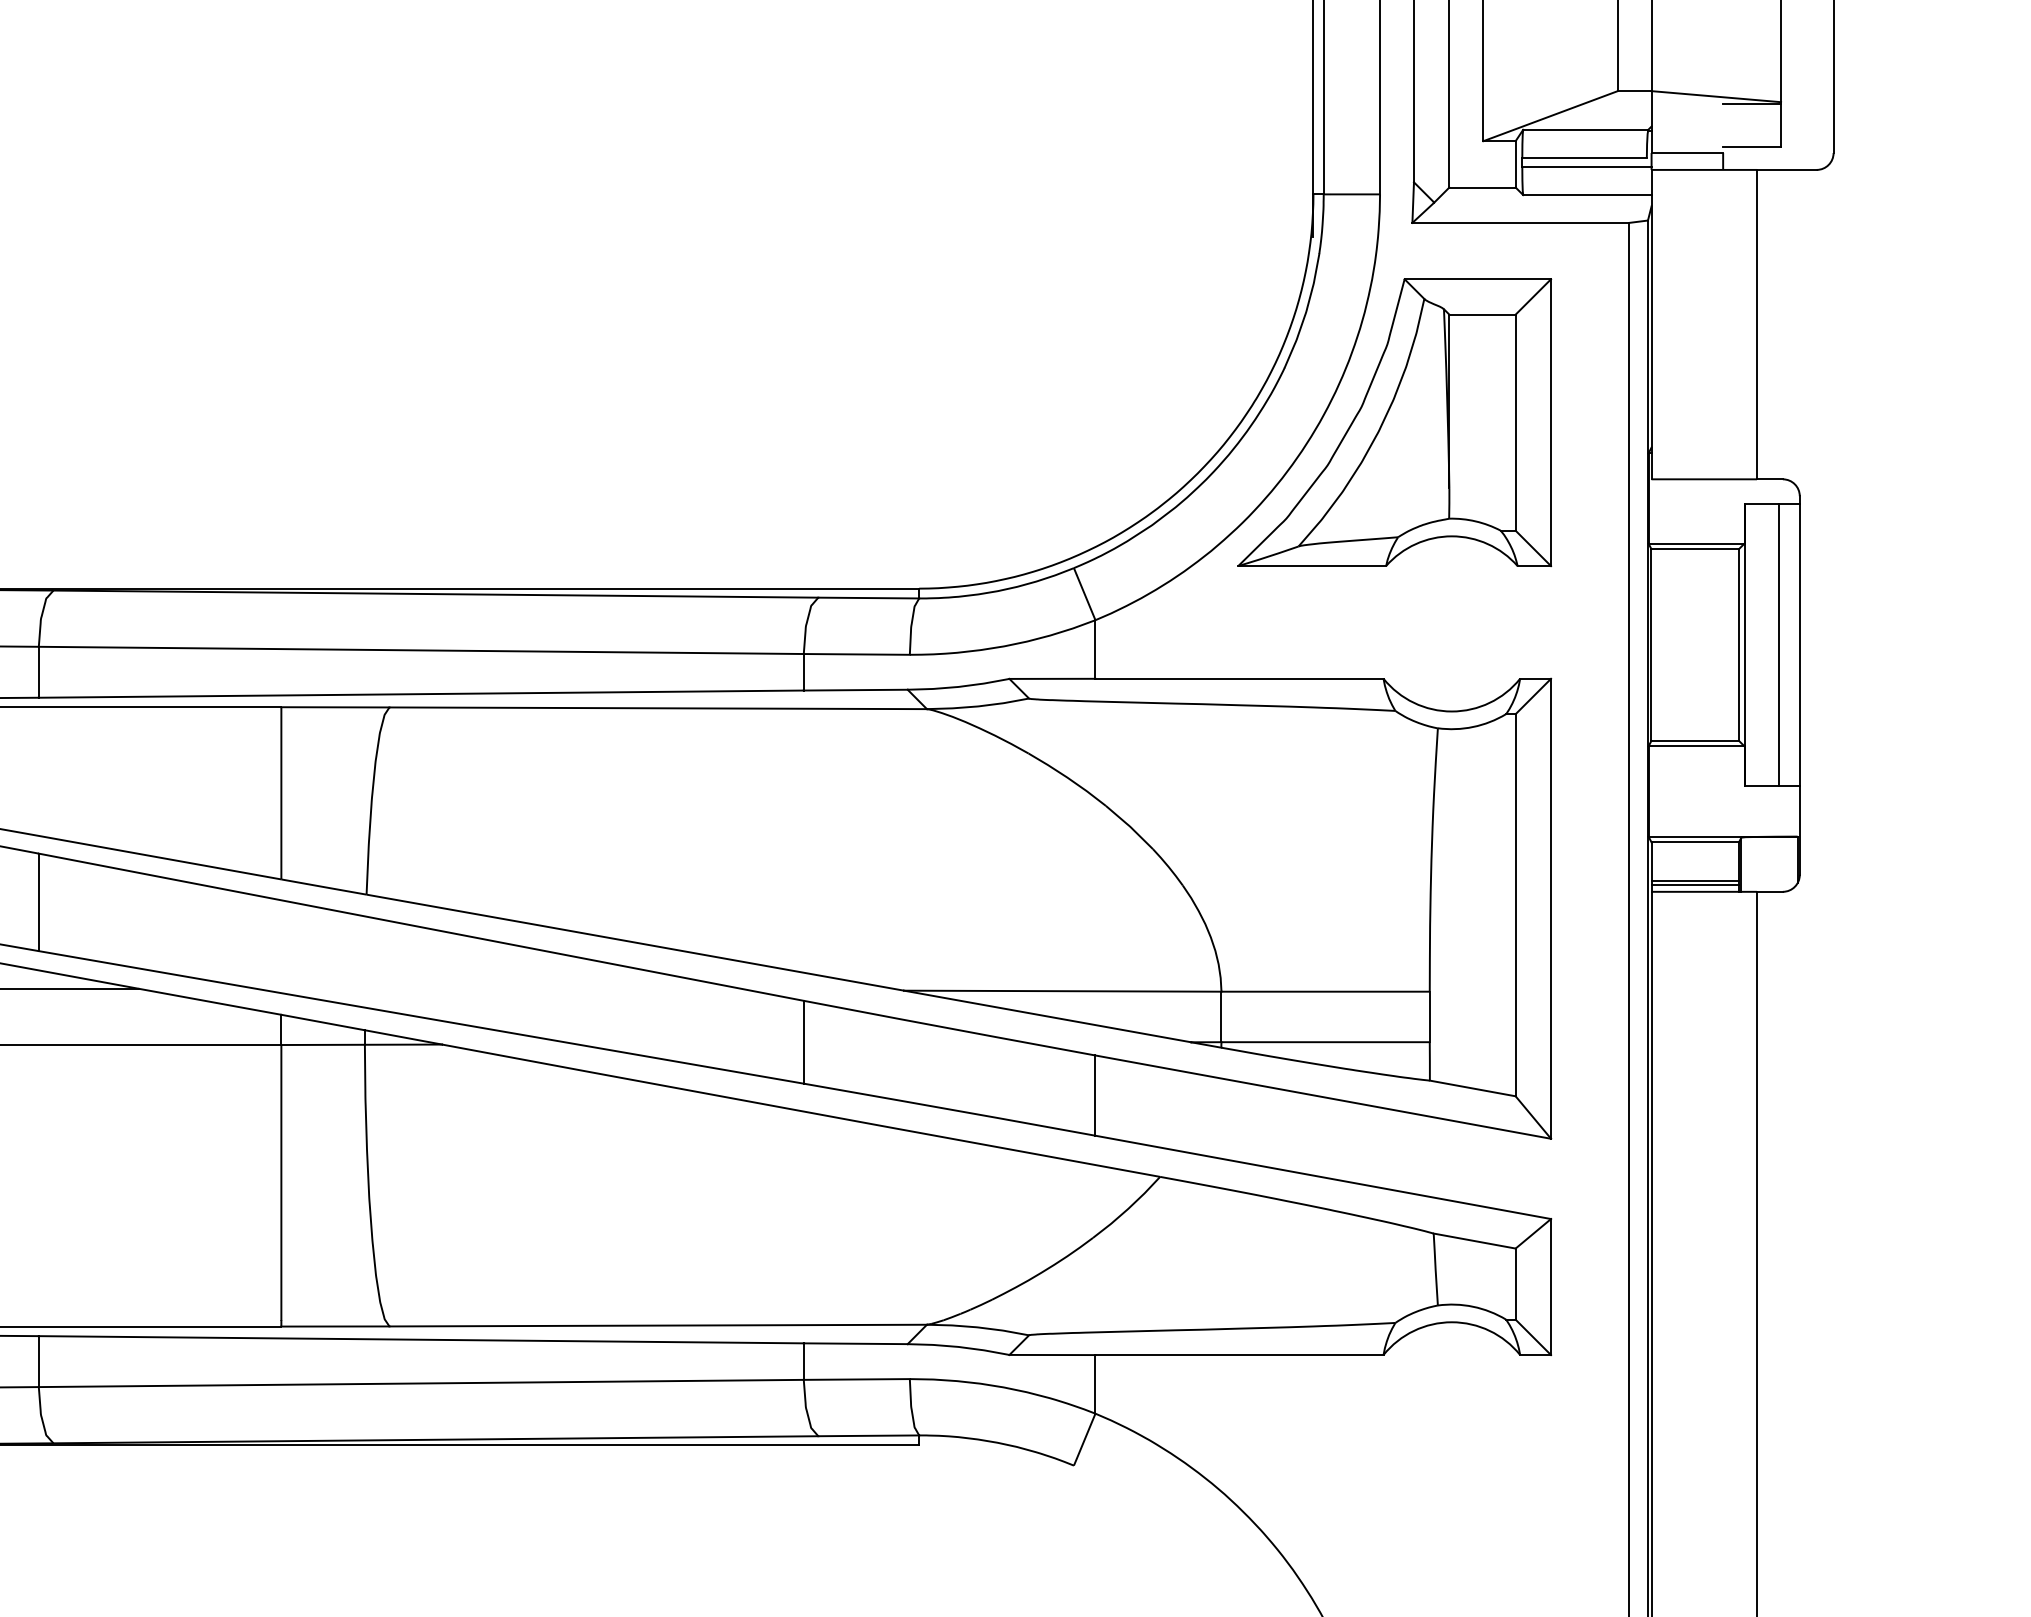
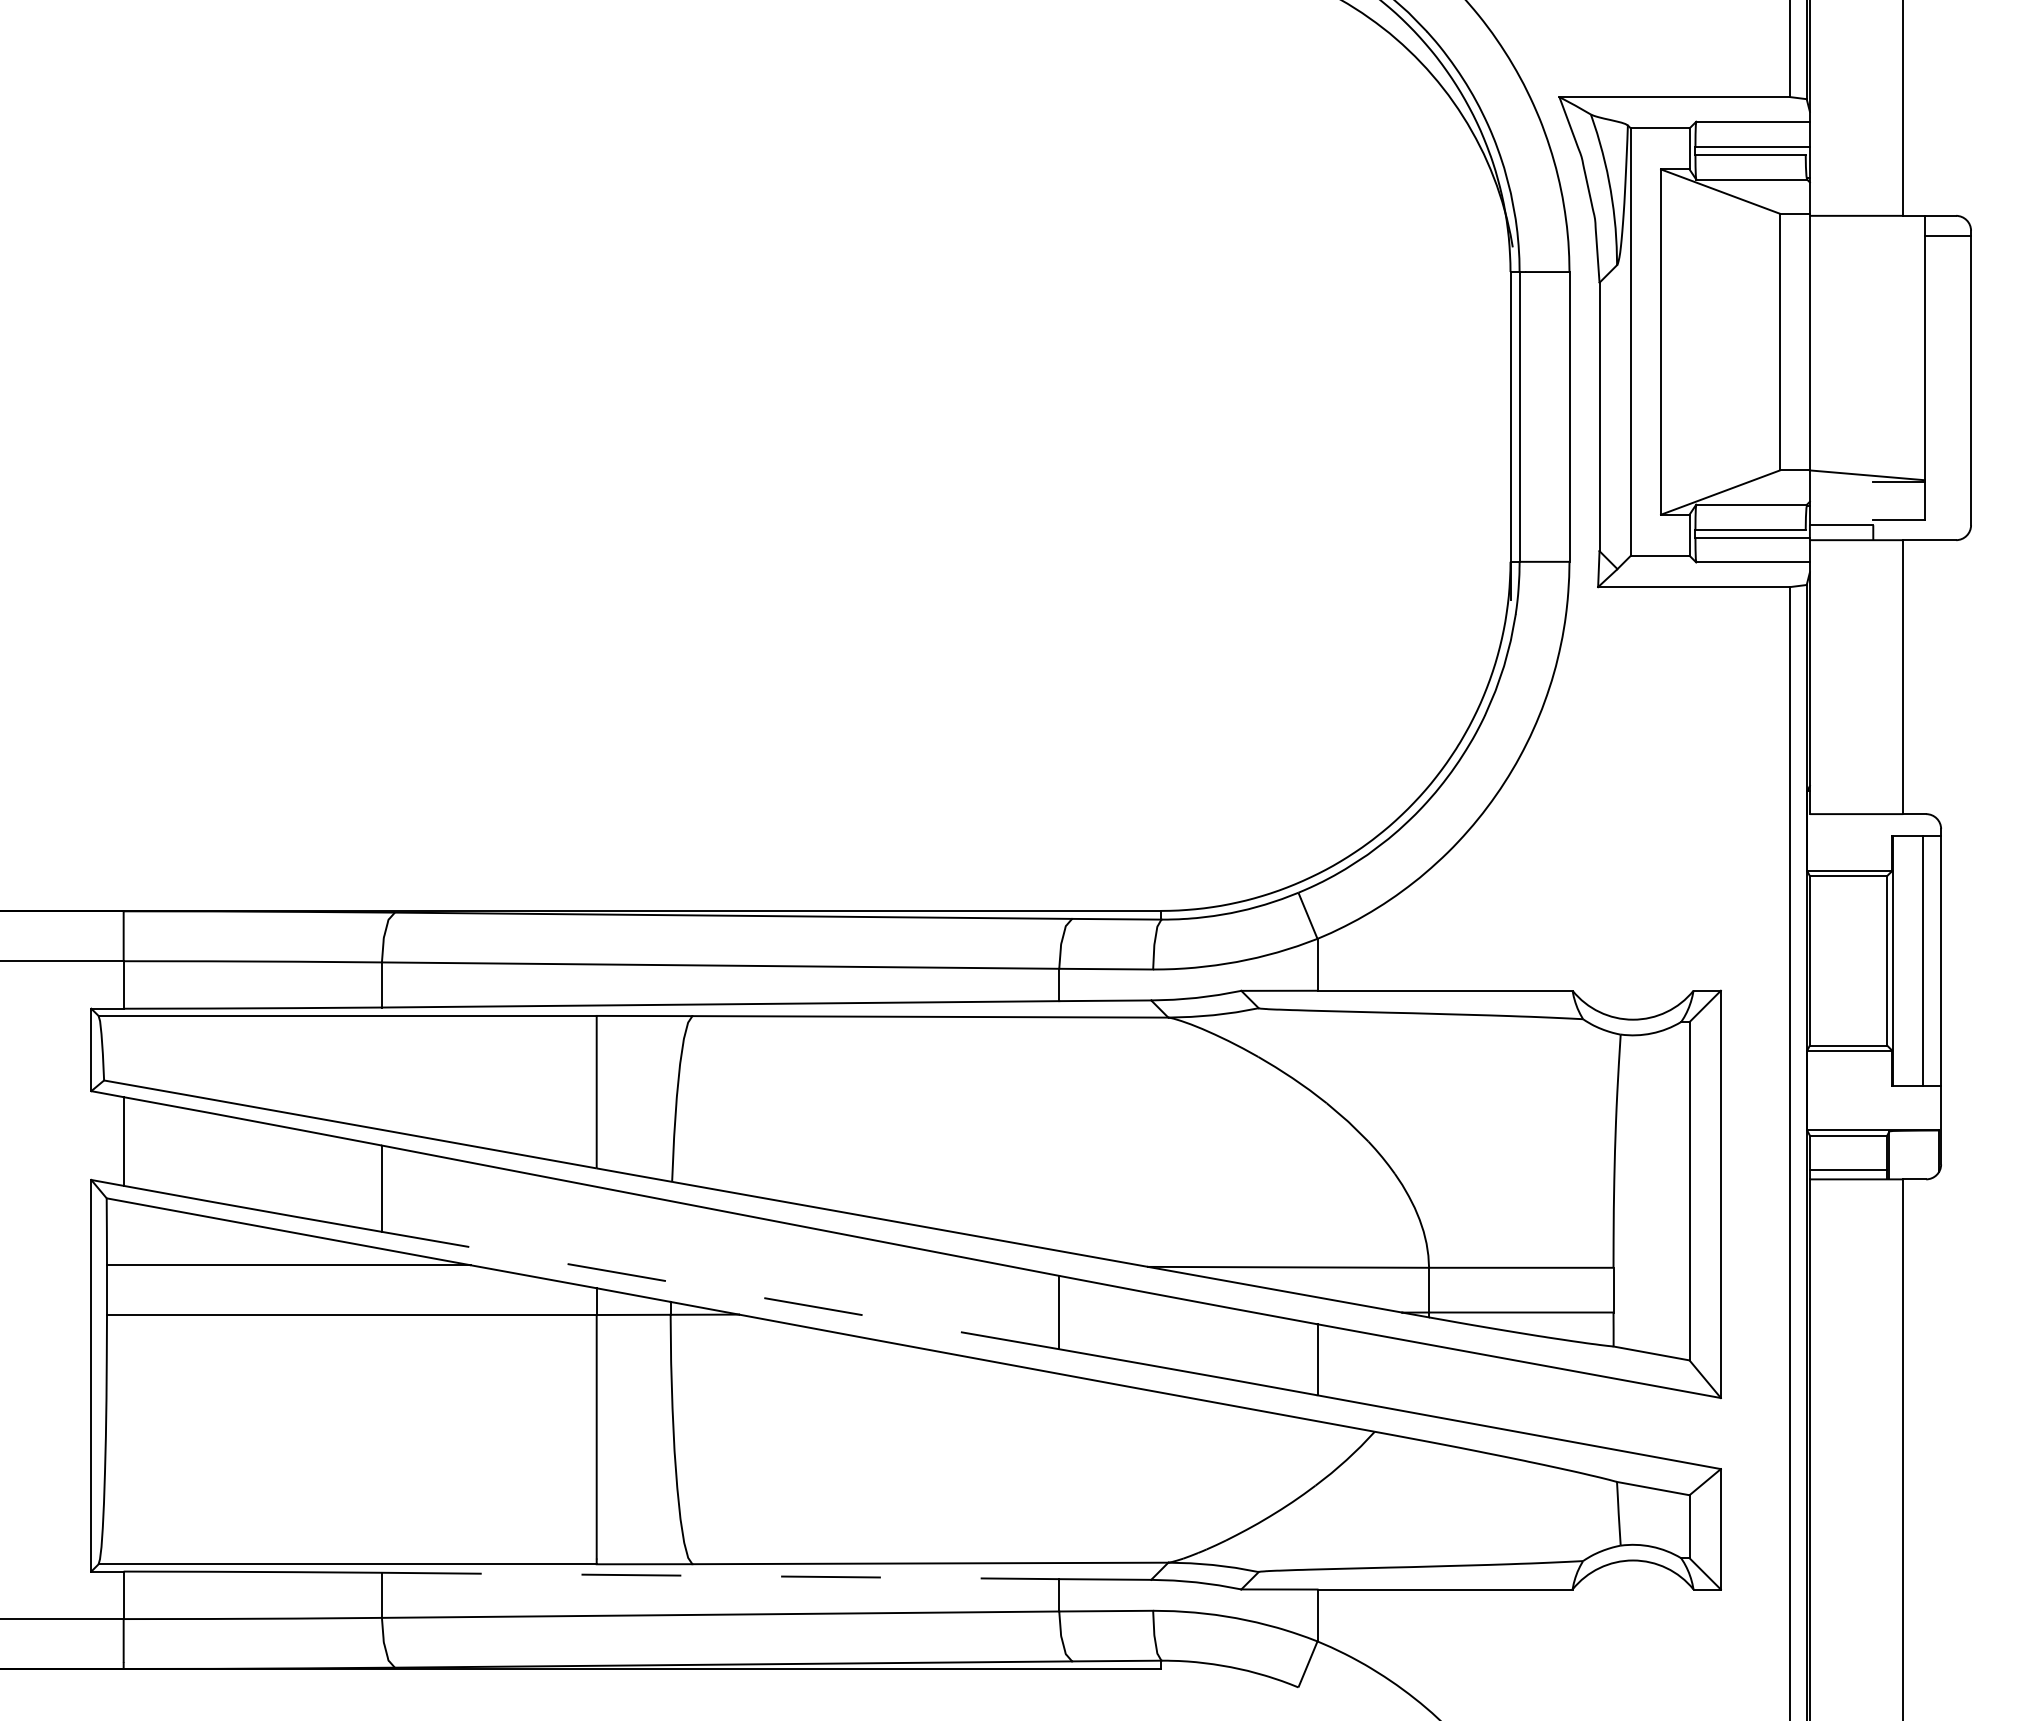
part: (1394, 422) -> (1582, 763), removed
line: (1695, 885) -> (1848, 1173), removed
line: (421, 1017) -> (720, 1290), solid -> dashed
line: (421, 1339) -> (720, 1575), solid -> dashed

